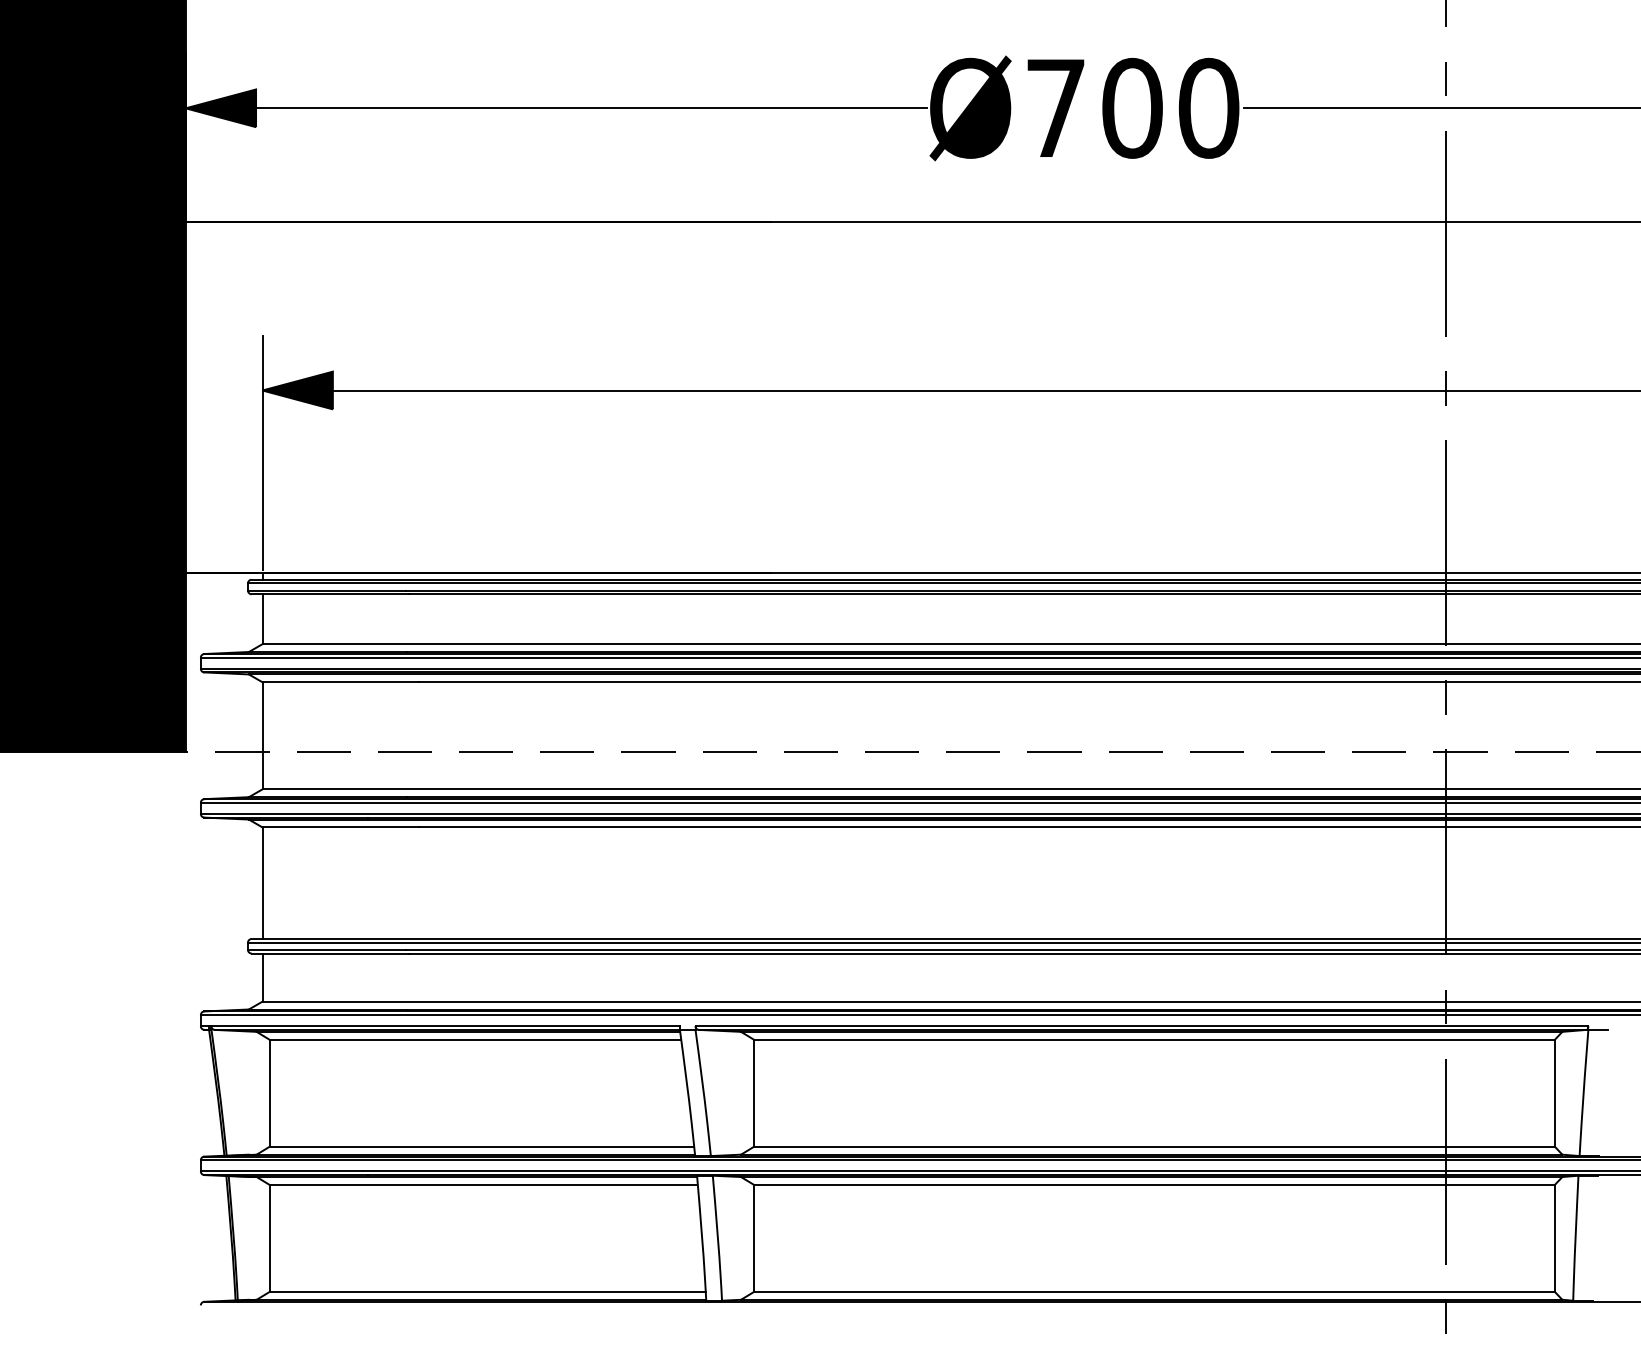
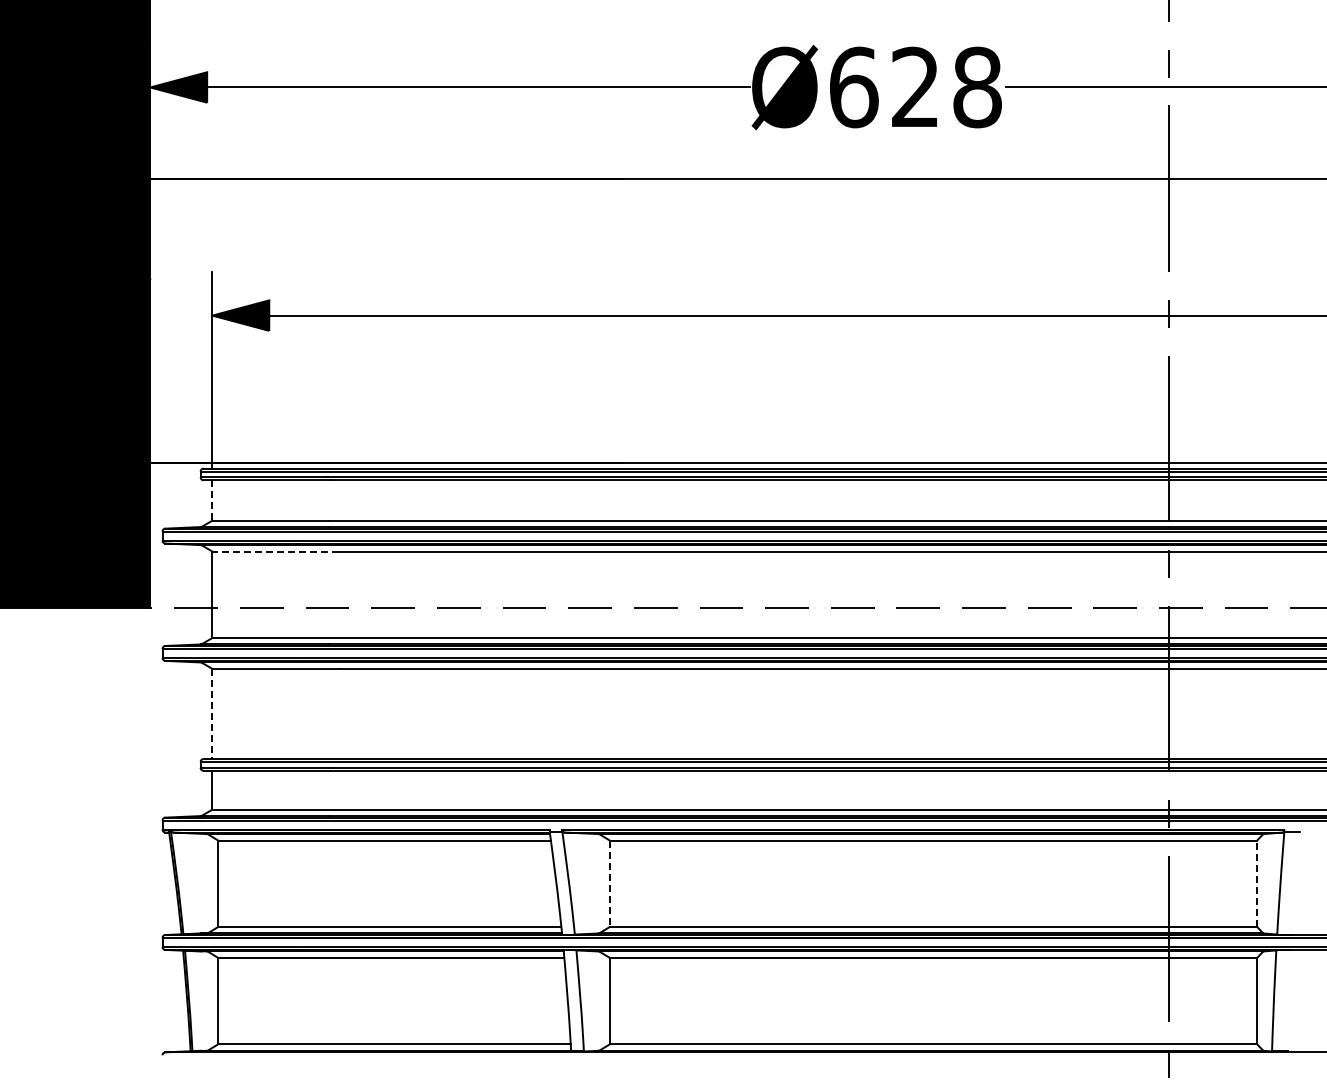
text: (1133, 108) -> (916, 87), Ø700 -> Ø628
line: (262, 620) -> (212, 501), solid -> dashed
line: (339, 682) -> (274, 551), solid -> dashed
line: (262, 883) -> (212, 714), solid -> dashed
line: (1555, 1092) -> (1257, 883), solid -> dashed
line: (753, 1094) -> (609, 884), solid -> dashed

